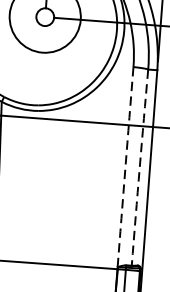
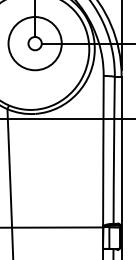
arc: (125, 167) -> (103, 151), dashed -> solid
arc: (140, 167) -> (114, 150), dashed -> solid

